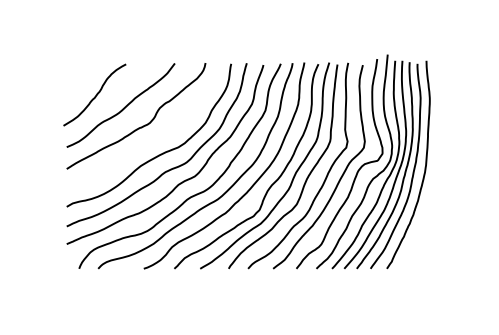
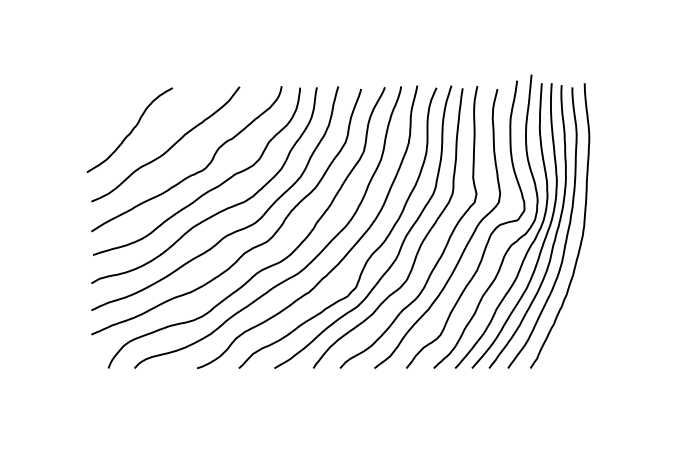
curve: (150, 139) -> (206, 191), added

